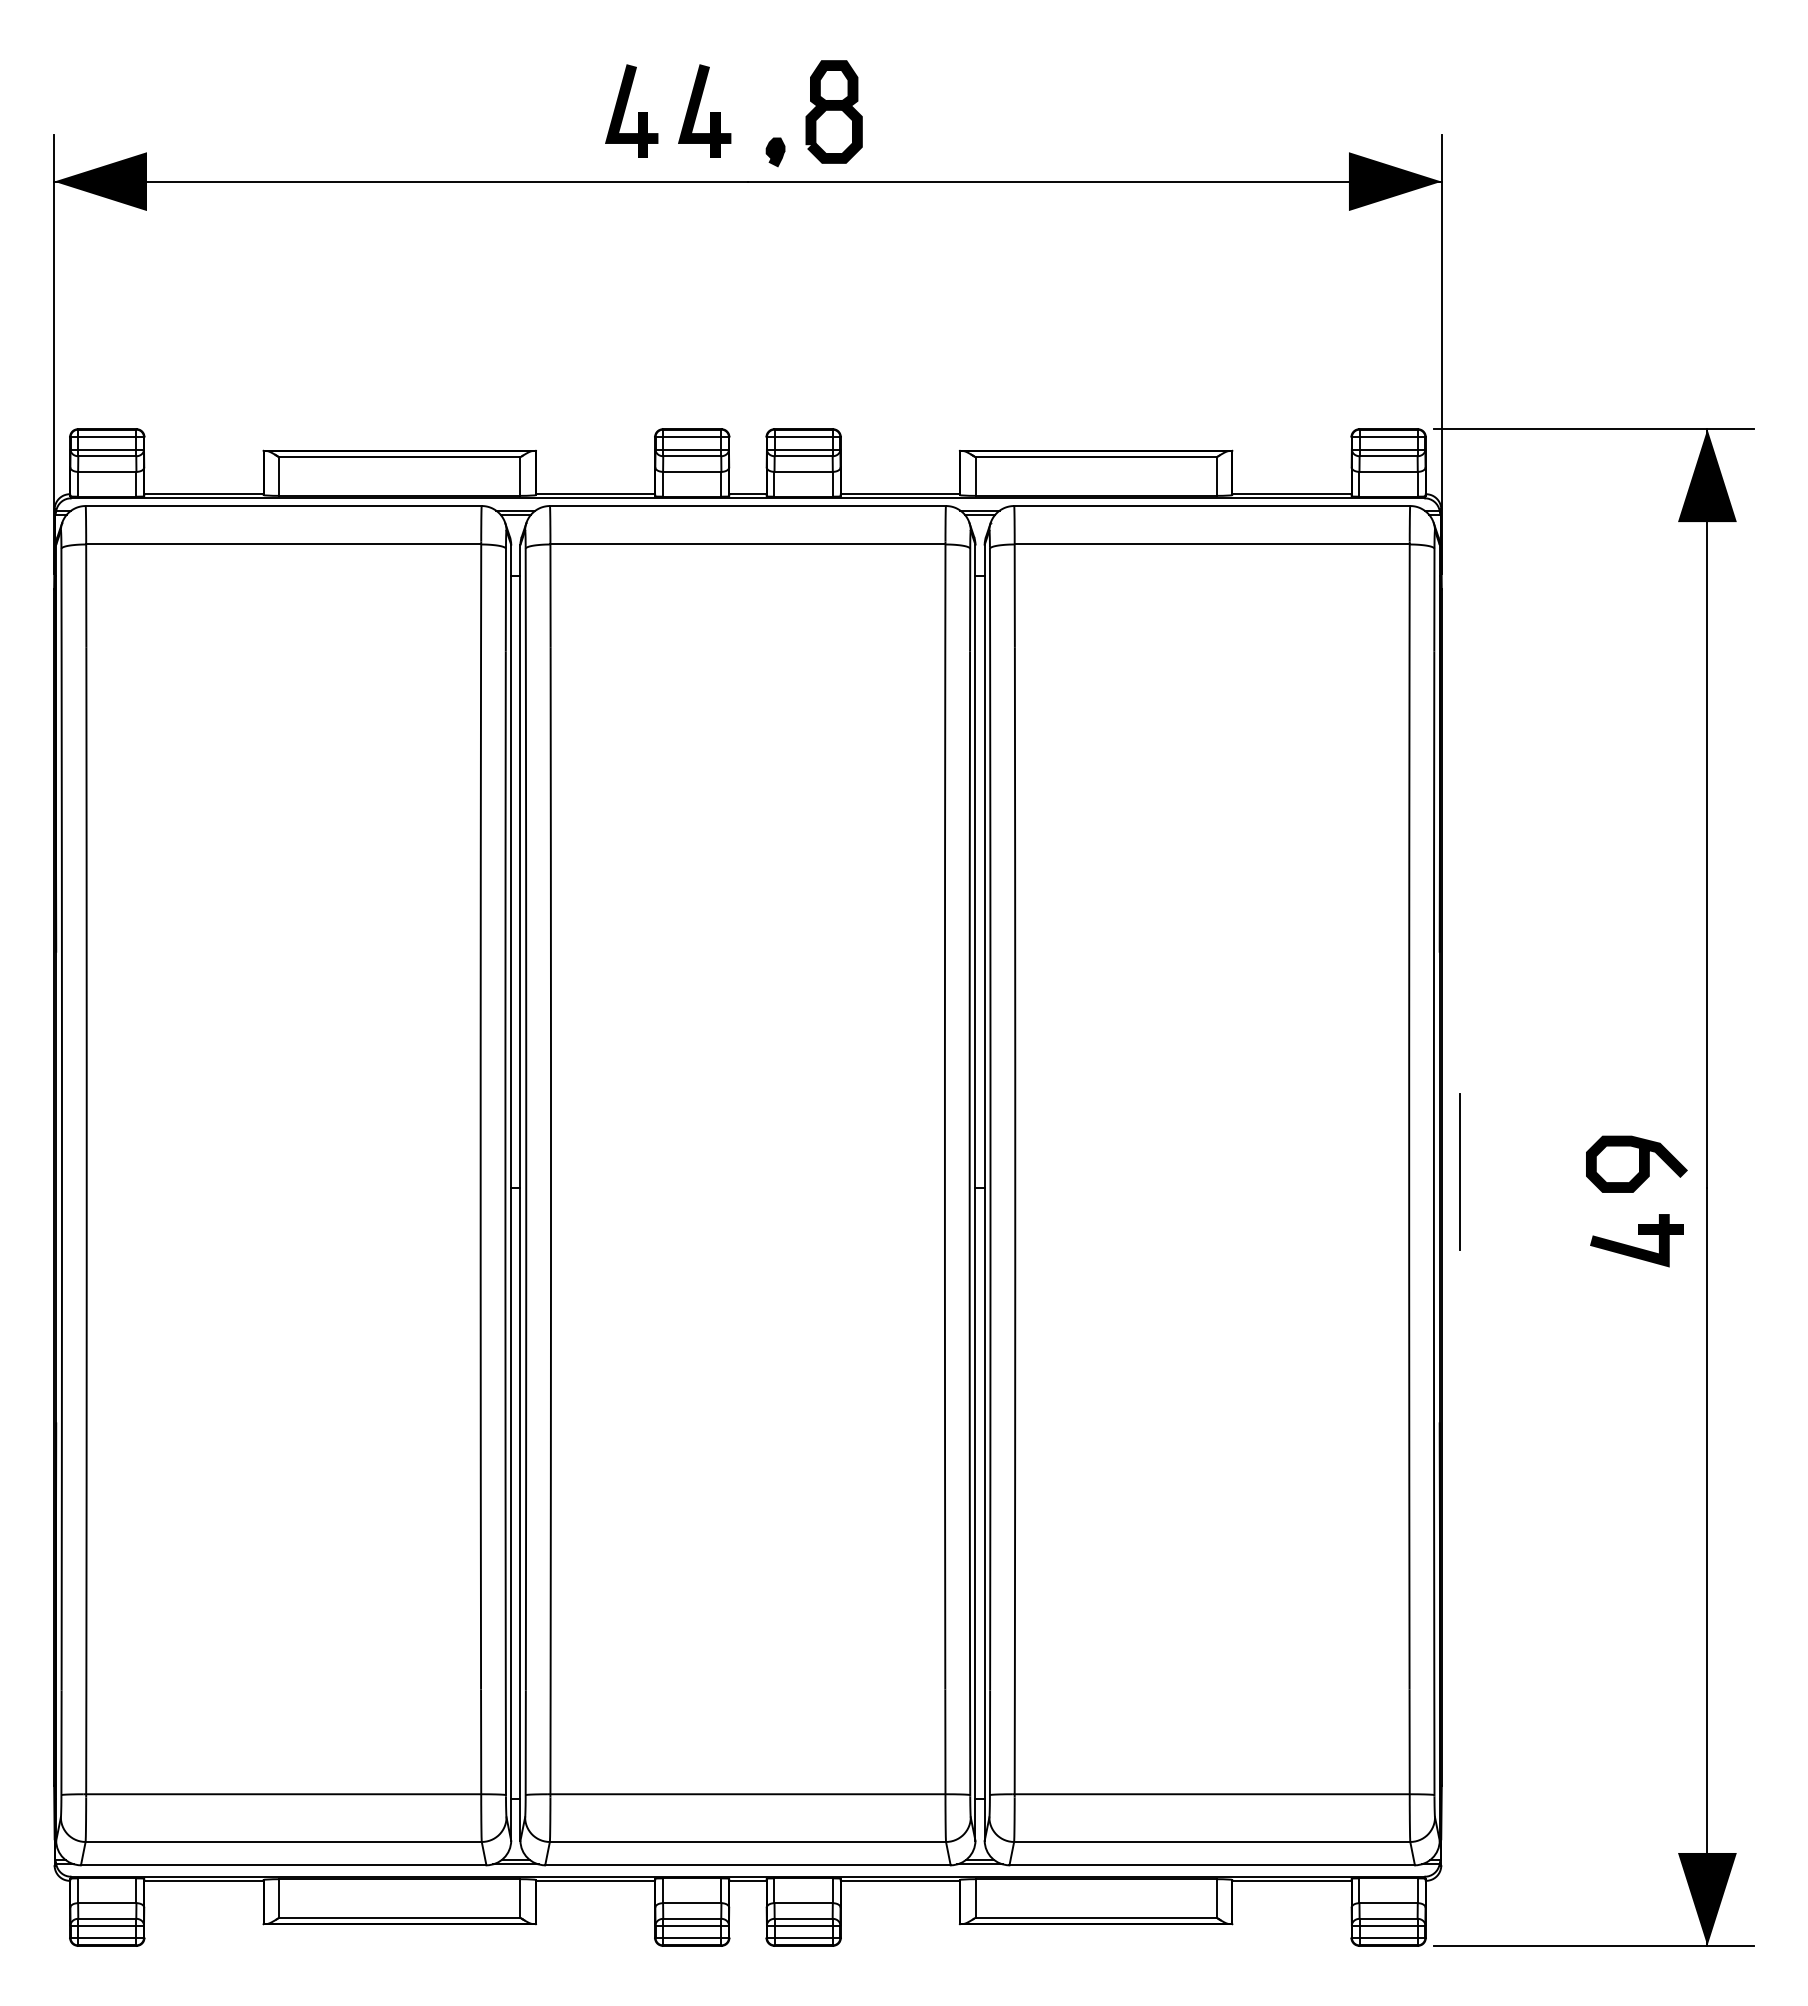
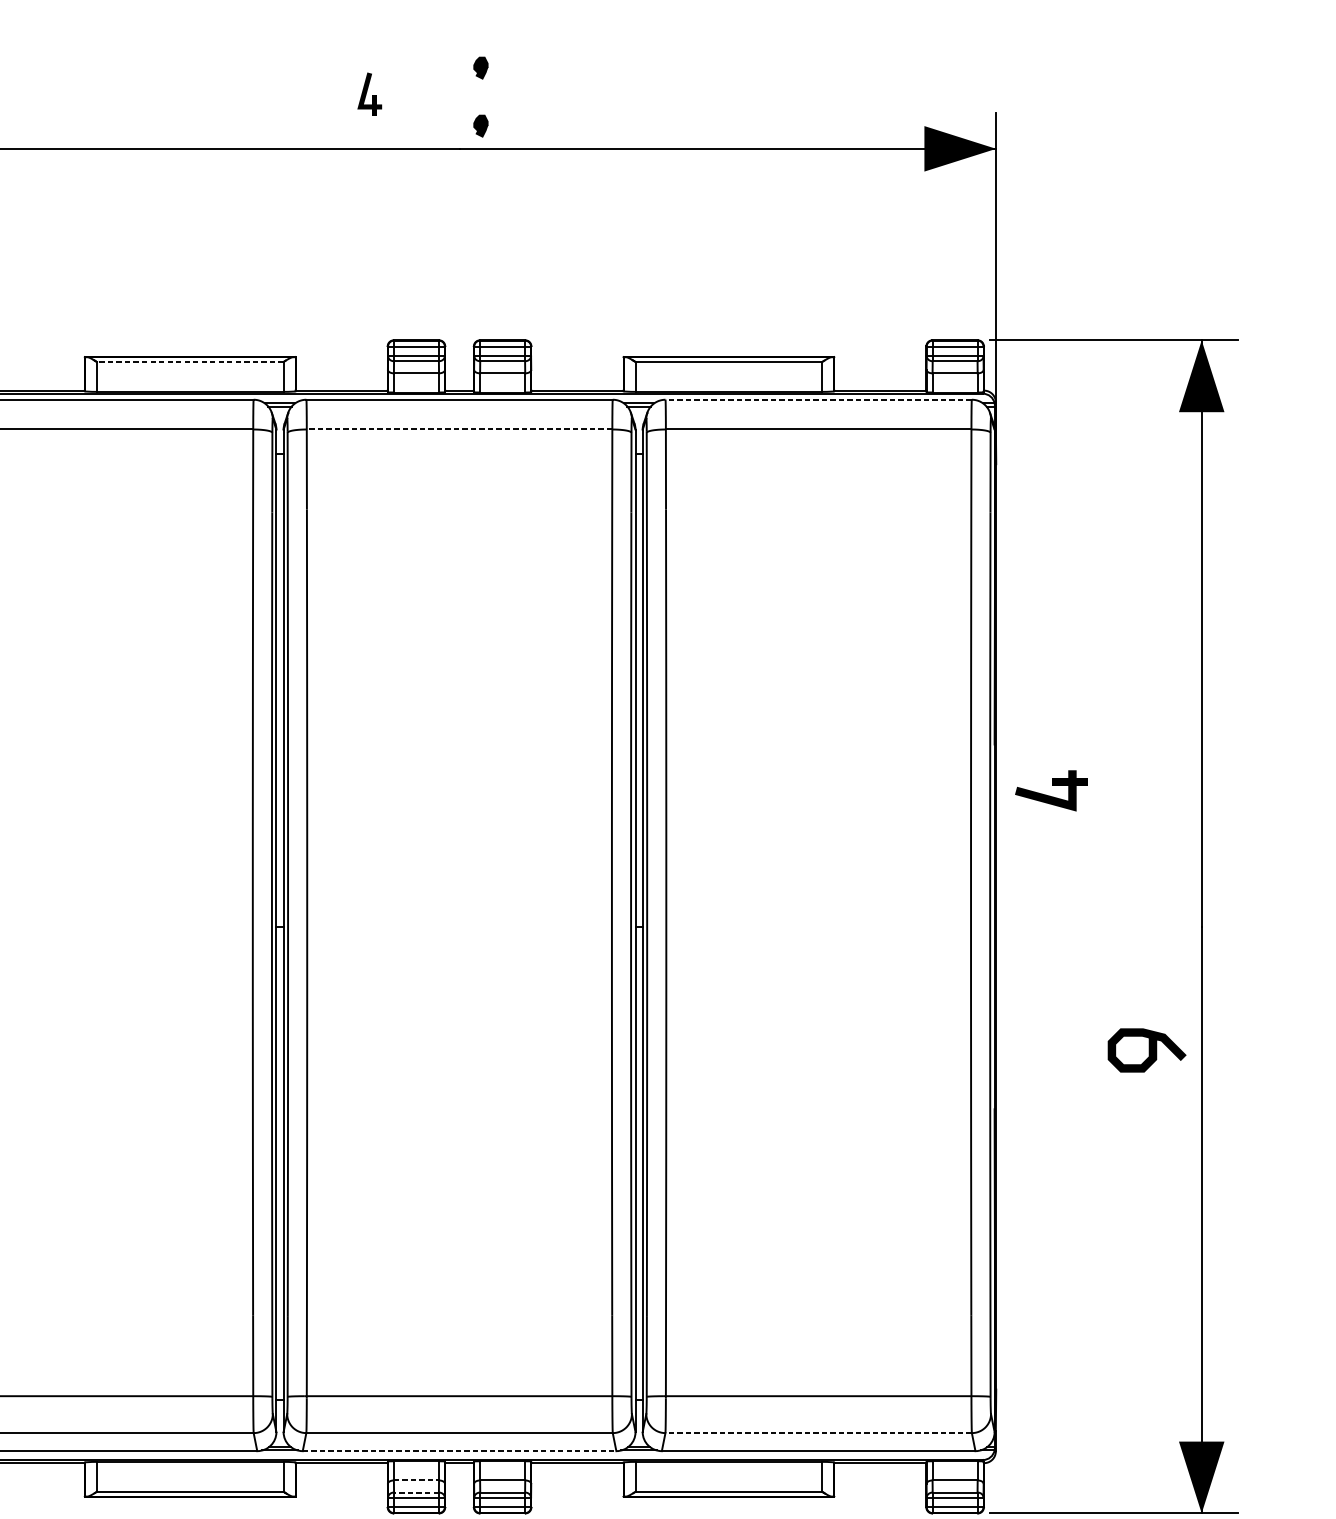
part: (775, 77) -> (480, 68), added
part: (631, 110) -> (369, 93), size x0.6
part: (704, 110) -> (425, 93), removed
part: (833, 111) -> (525, 94), removed
line: (399, 457) -> (190, 362), solid -> dashed
line: (1211, 506) -> (818, 400), solid -> dashed
line: (747, 544) -> (459, 429), solid -> dashed
curve: (1639, 1163) -> (1149, 1049), moved
line: (1459, 1171) -> (1009, 914), removed
part: (1638, 1234) -> (1052, 786), moved
line: (1211, 1842) -> (818, 1433), solid -> dashed
line: (747, 1865) -> (459, 1451), solid -> dashed
line: (692, 1903) -> (416, 1480), solid -> dashed
line: (691, 1918) -> (415, 1492), solid -> dashed

